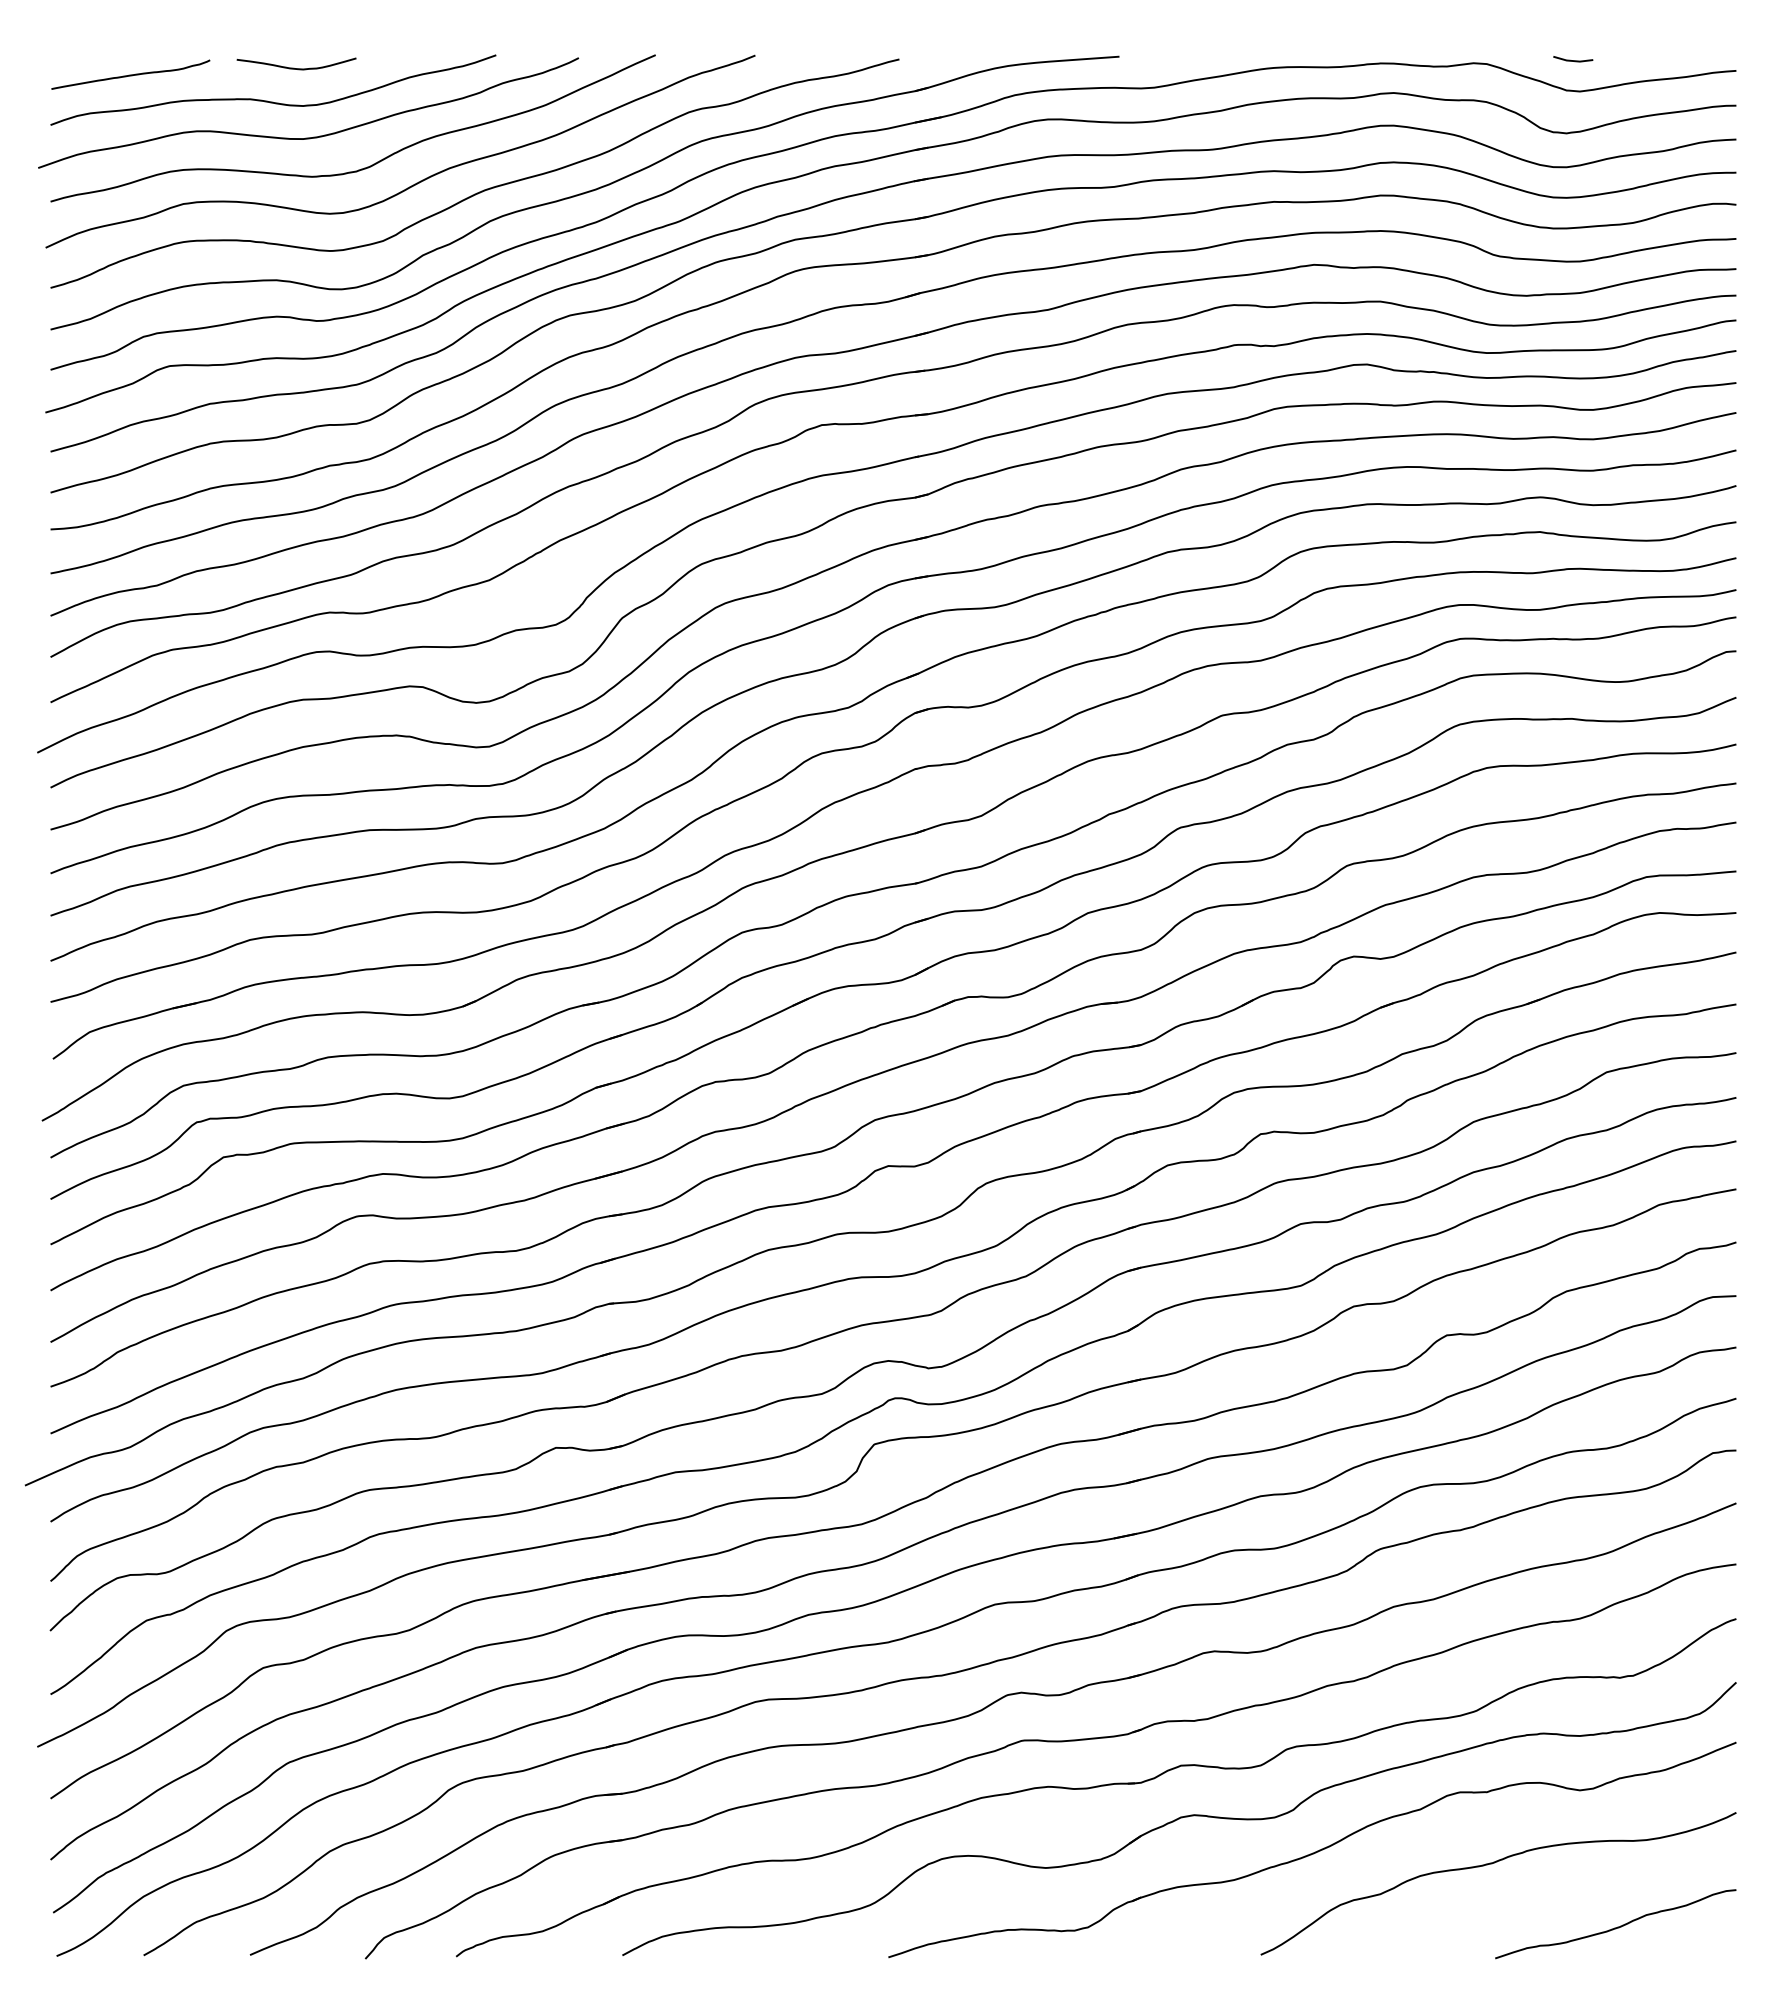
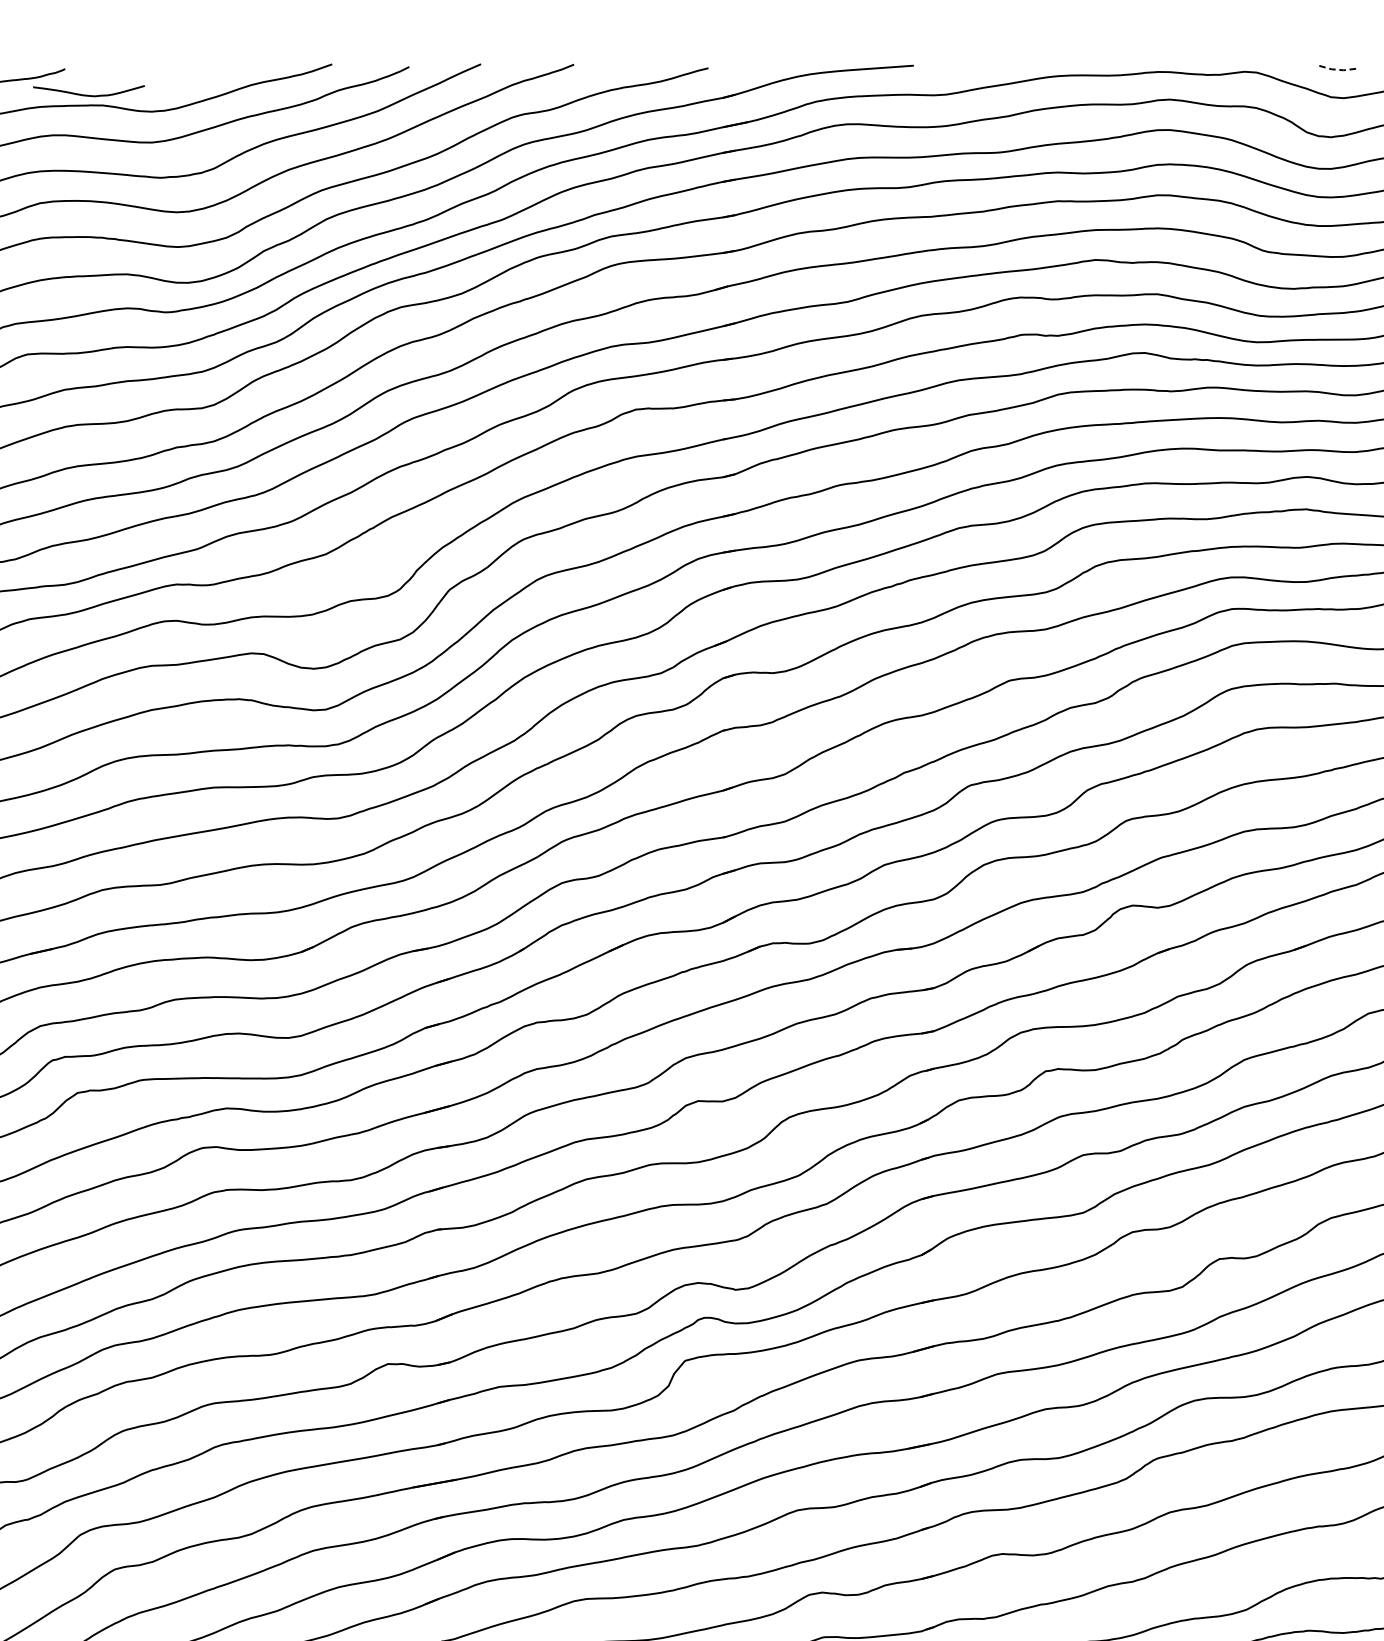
line: (1573, 61) -> (1337, 70), solid -> dashed
curve: (294, 67) -> (87, 94), moved

